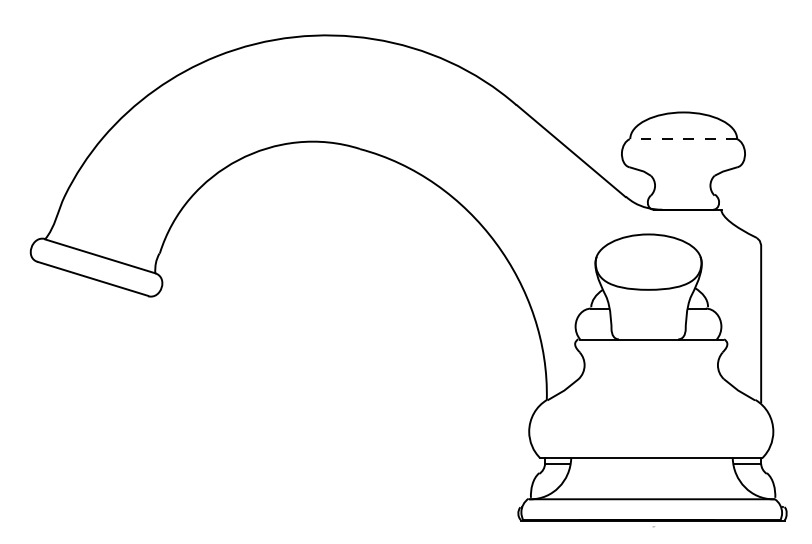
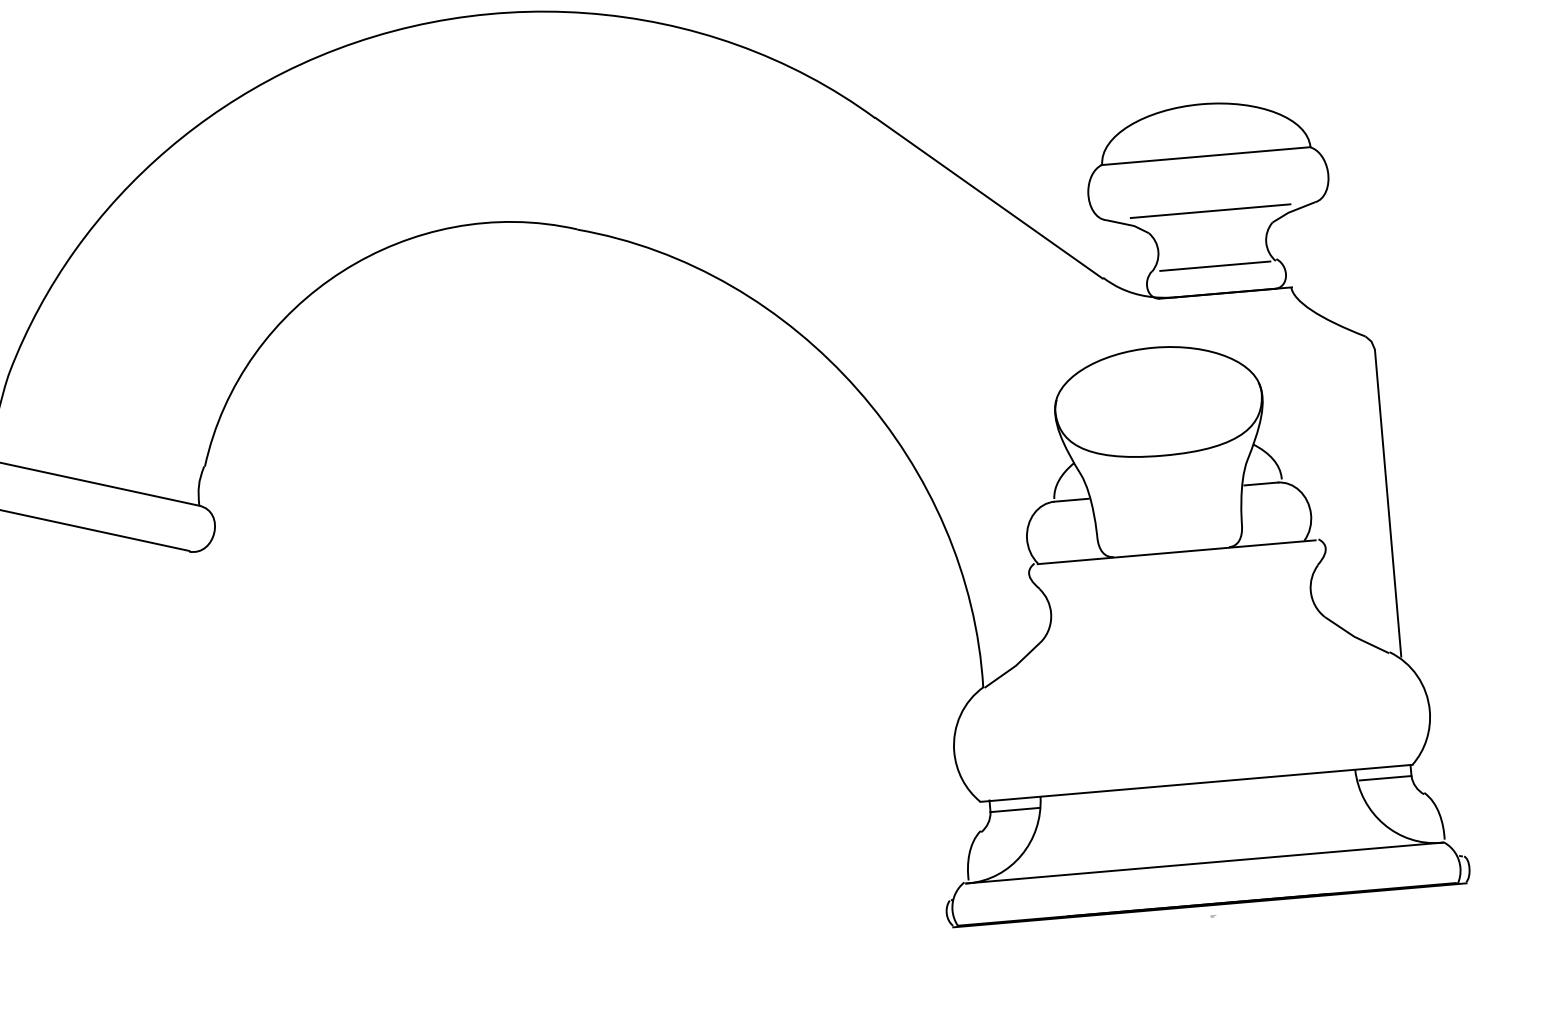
line: (683, 139) -> (1206, 156), dashed -> solid
line: (683, 167) -> (1210, 211), added
line: (683, 195) -> (1215, 266), added

